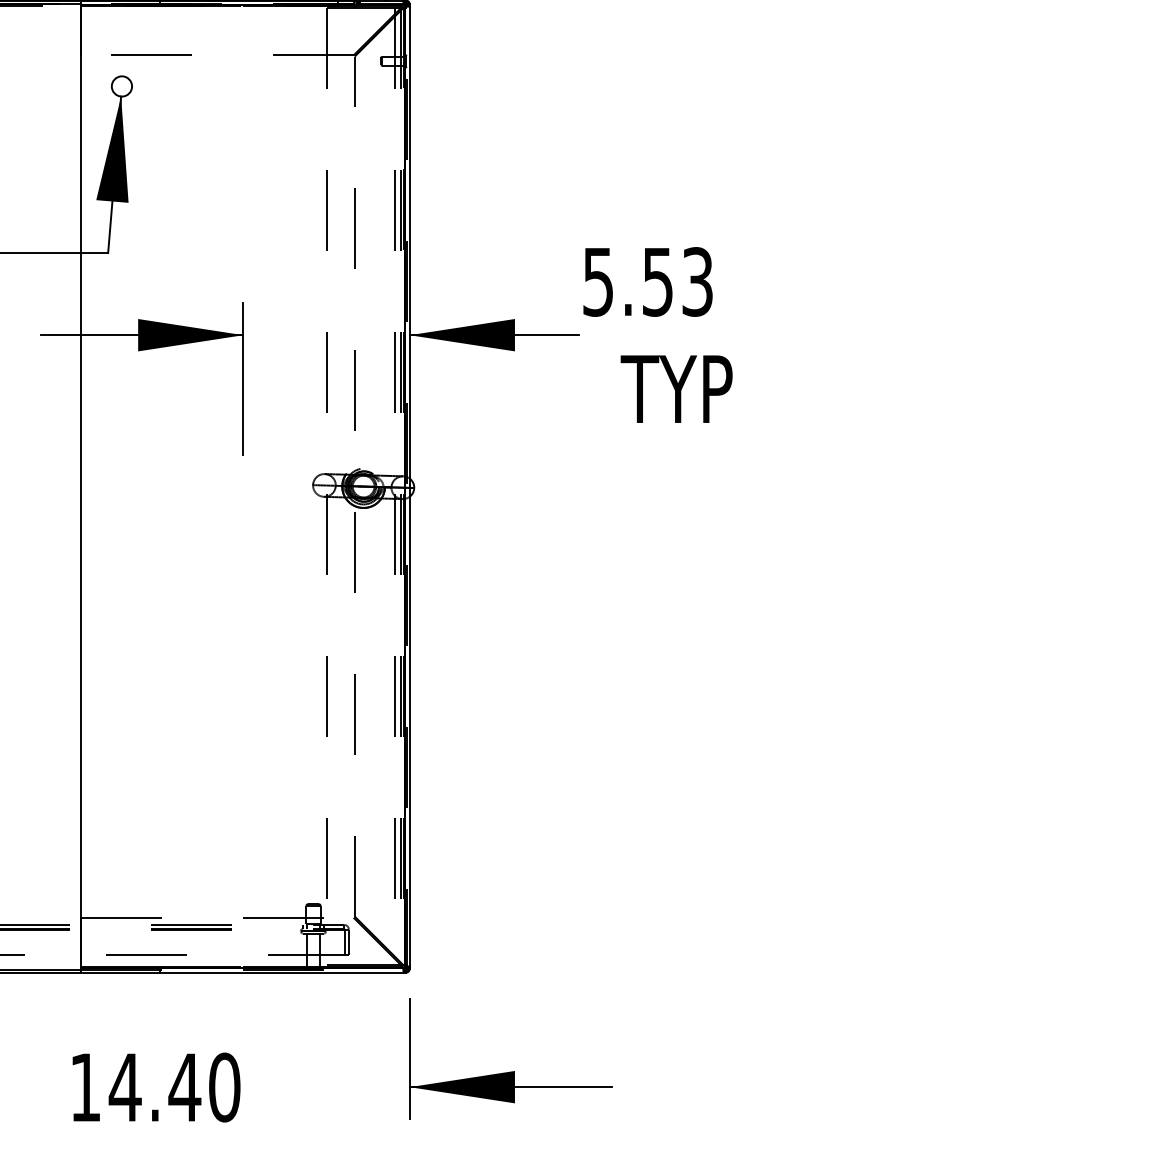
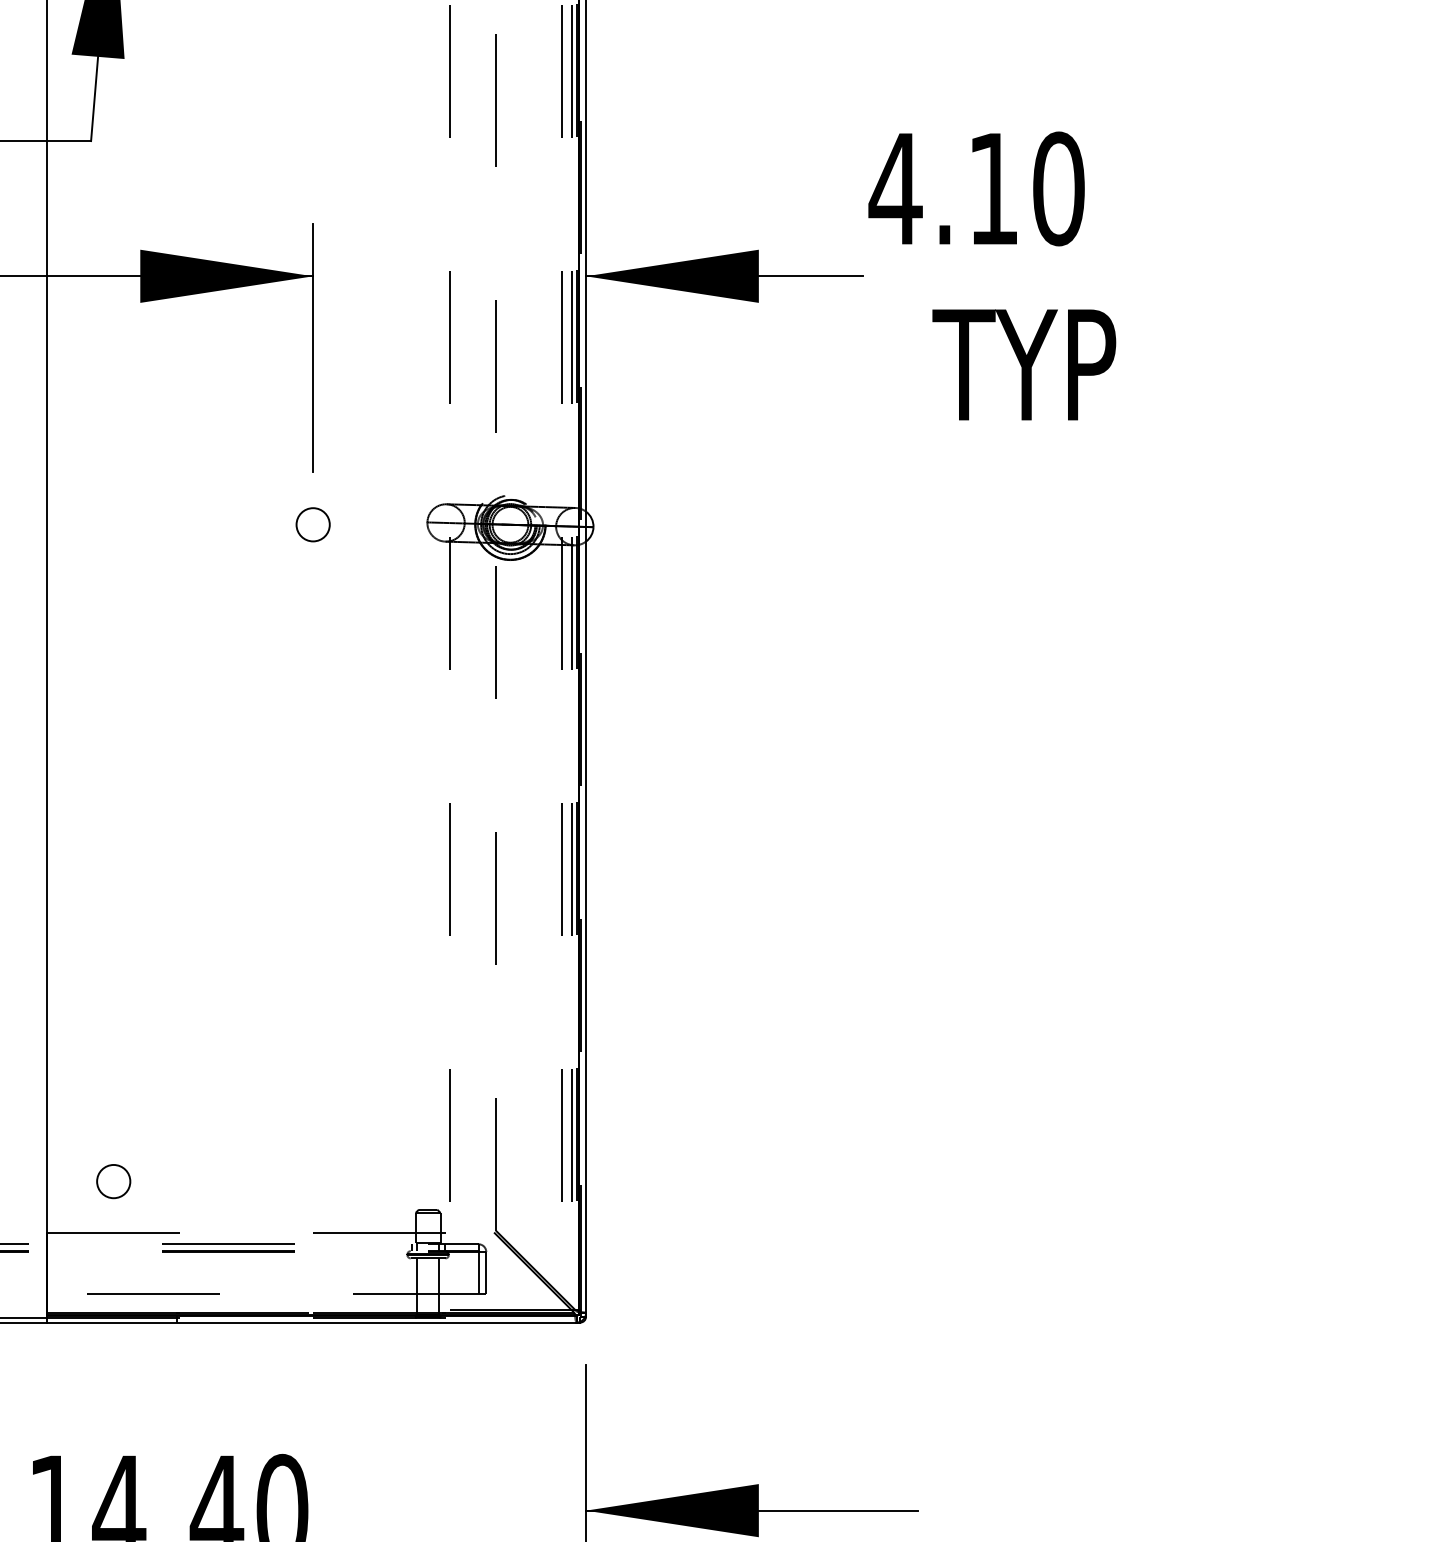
text: (647, 281) -> (976, 188), 5.53 -> 4.10
circle: (243, 486) -> (313, 524), added
circle: (121, 886) -> (112, 1181), added

